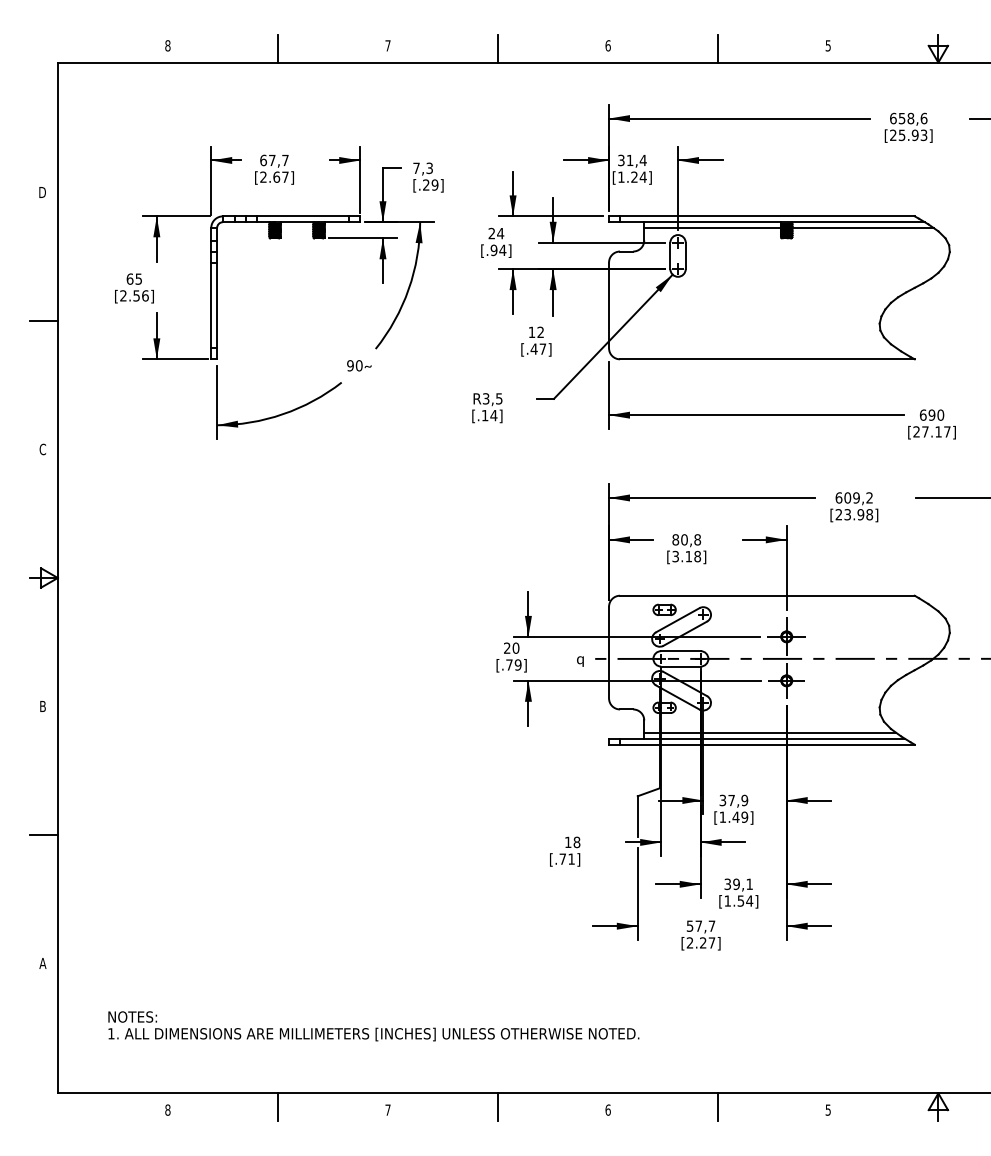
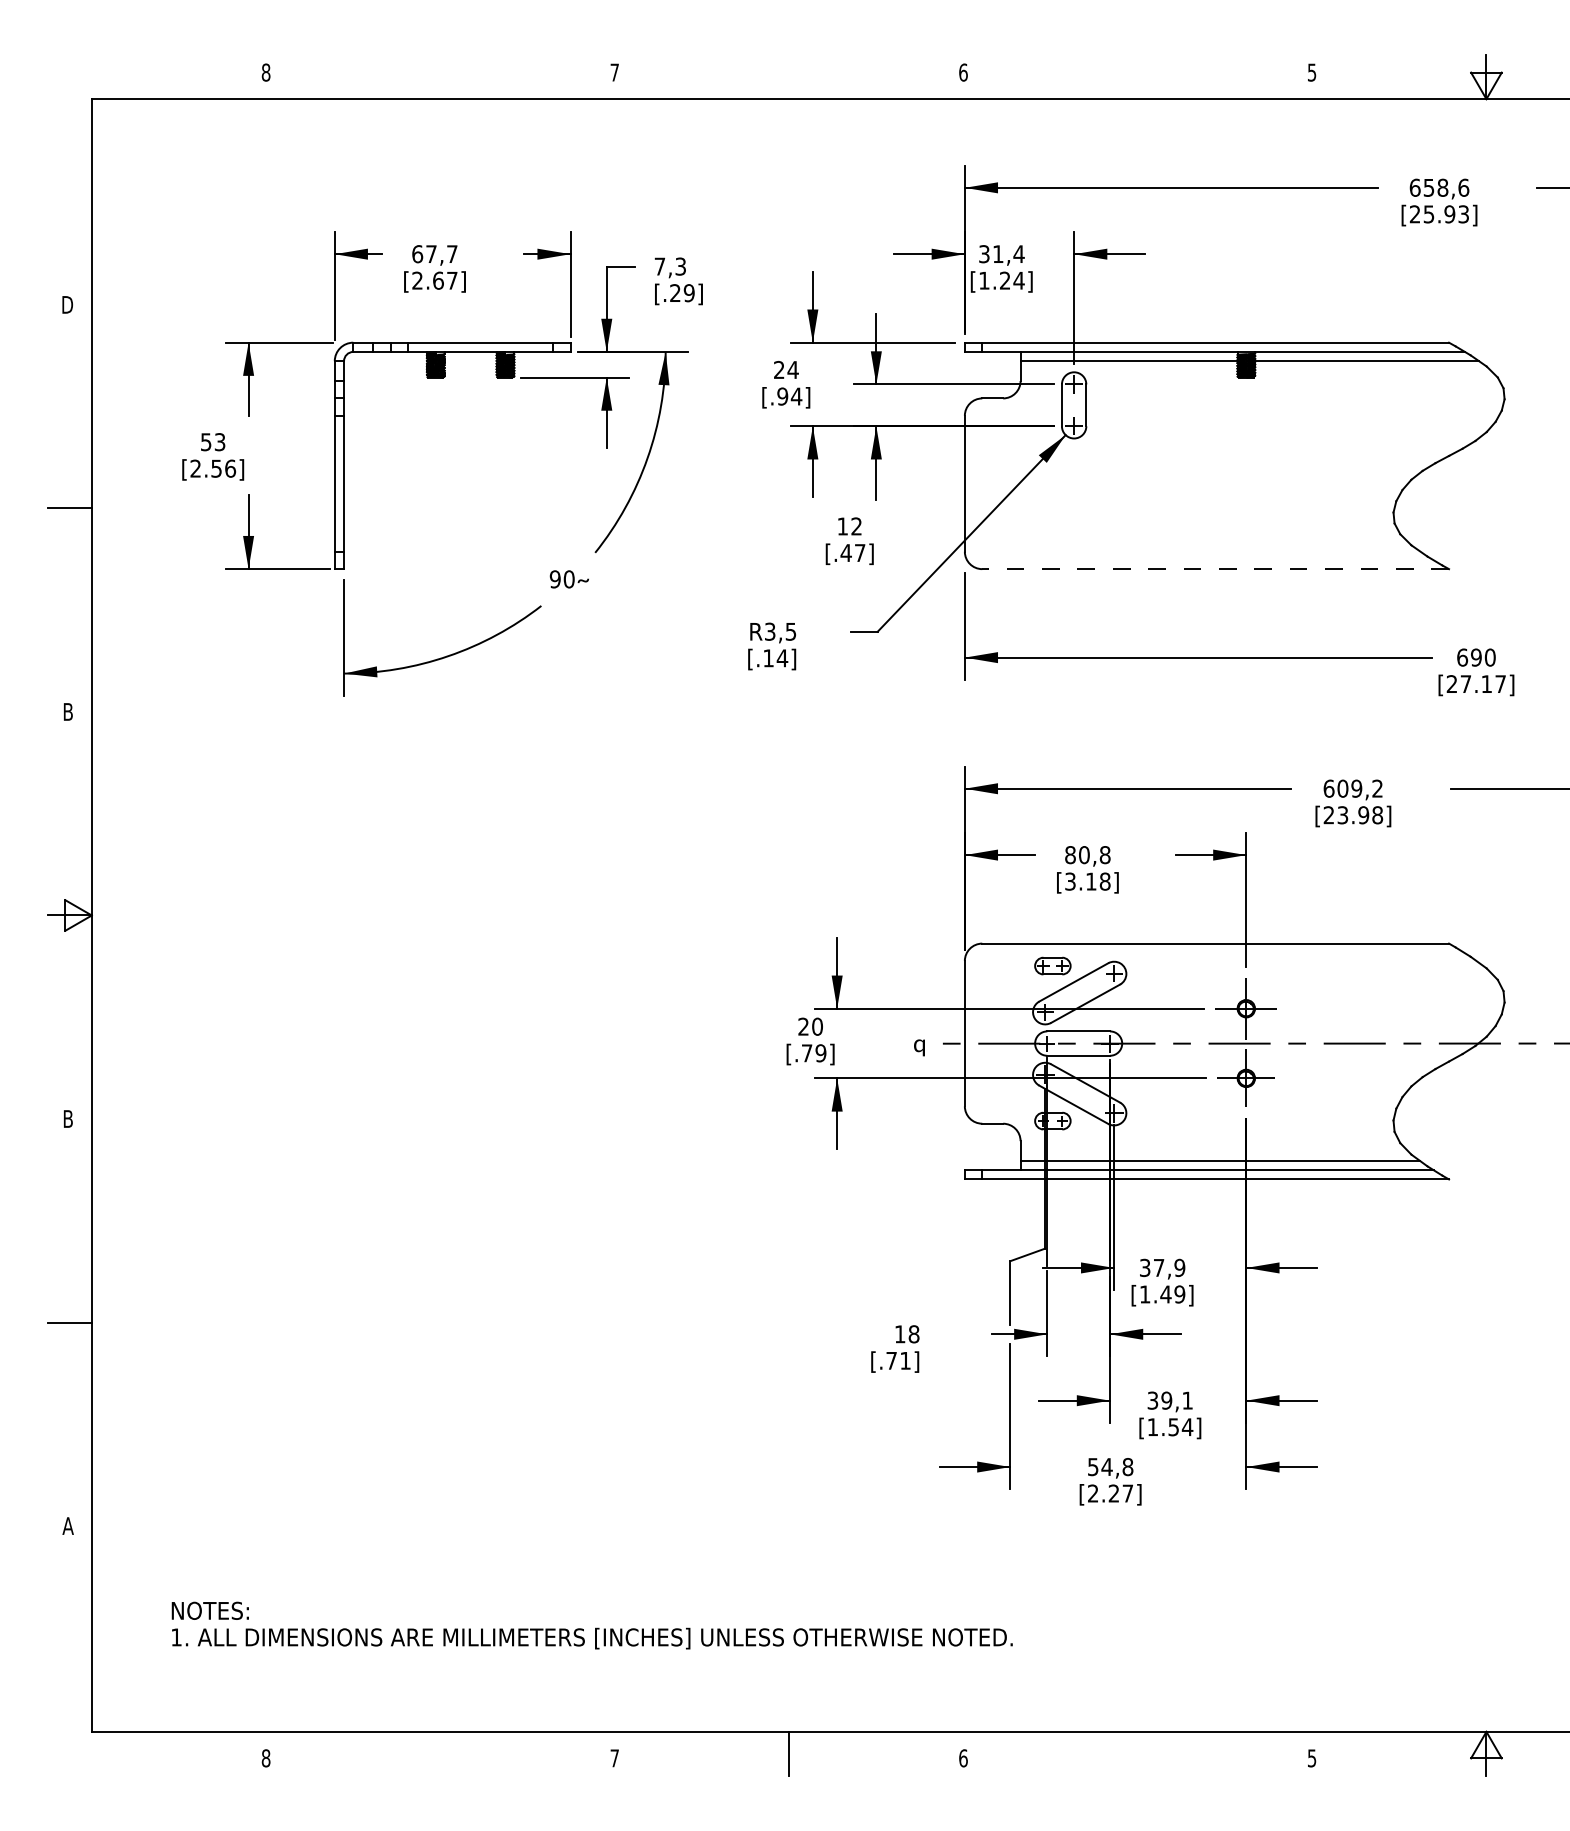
line: (278, 48) -> (441, 76), removed
line: (498, 48) -> (789, 76), removed
line: (718, 48) -> (1138, 76), removed
text: (134, 278) -> (213, 441), 65 -> 53
line: (766, 359) -> (1214, 569), solid -> dashed
text: (42, 449) -> (67, 711), C -> B
text: (705, 925) -> (1117, 1465), 57,7 -> 54,8
line: (278, 1107) -> (441, 1754), removed
line: (718, 1107) -> (1138, 1754), removed

